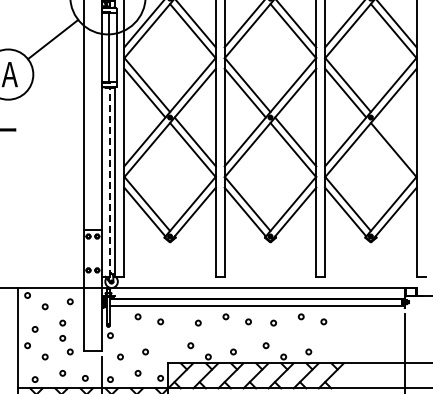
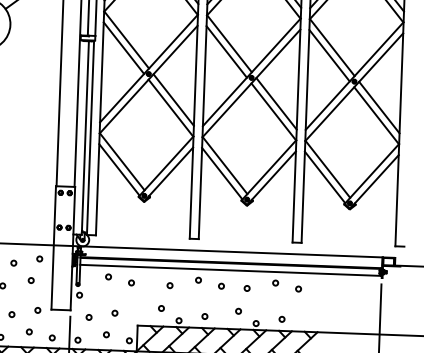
line: (395, 141) -> (378, 107), added
line: (110, 182) -> (85, 138), dashed -> solid
circle: (62, 338) -> (30, 296), removed

